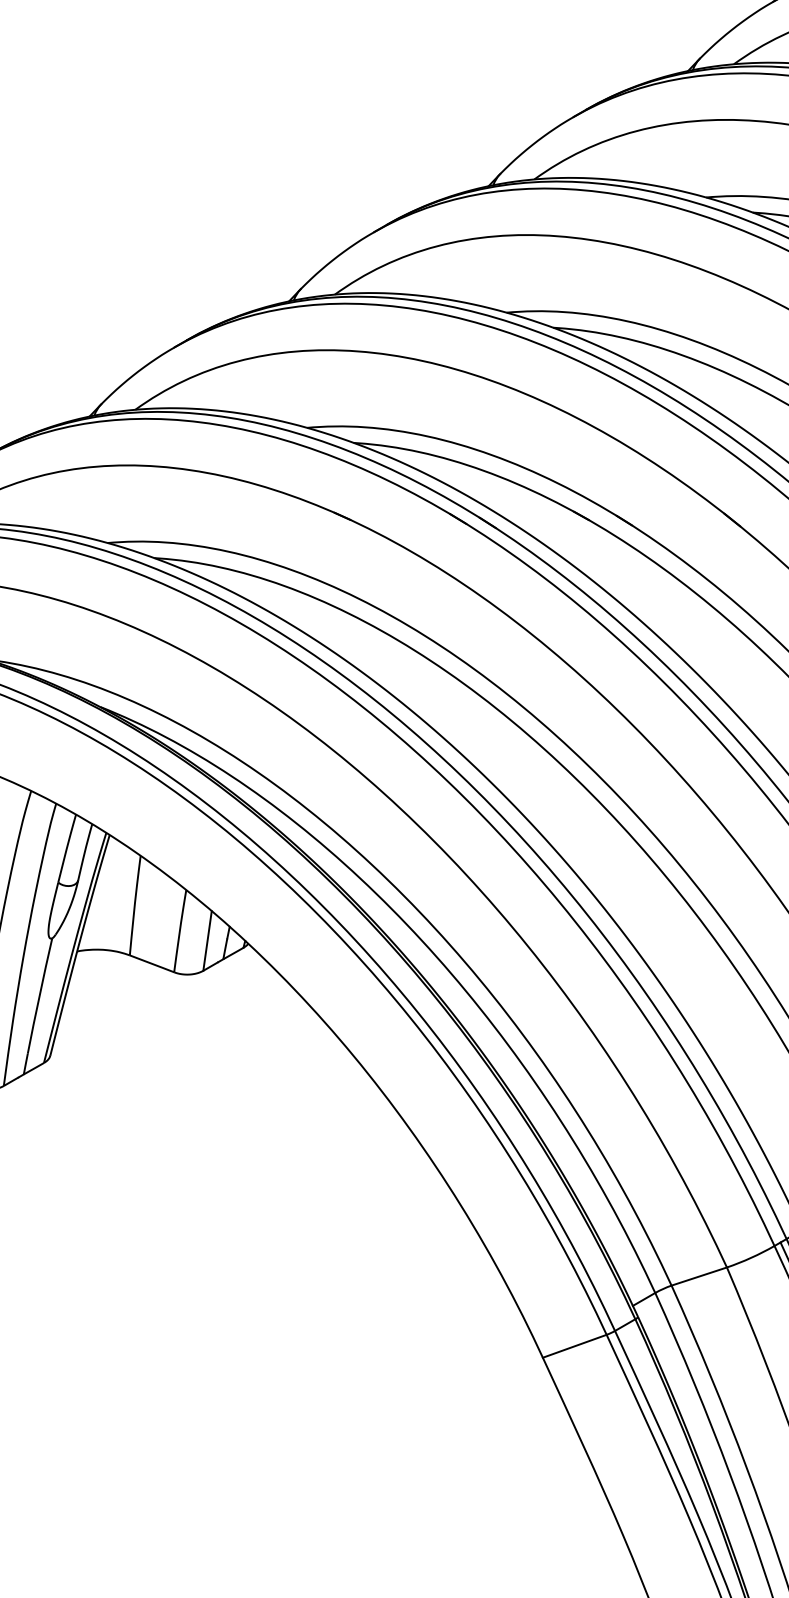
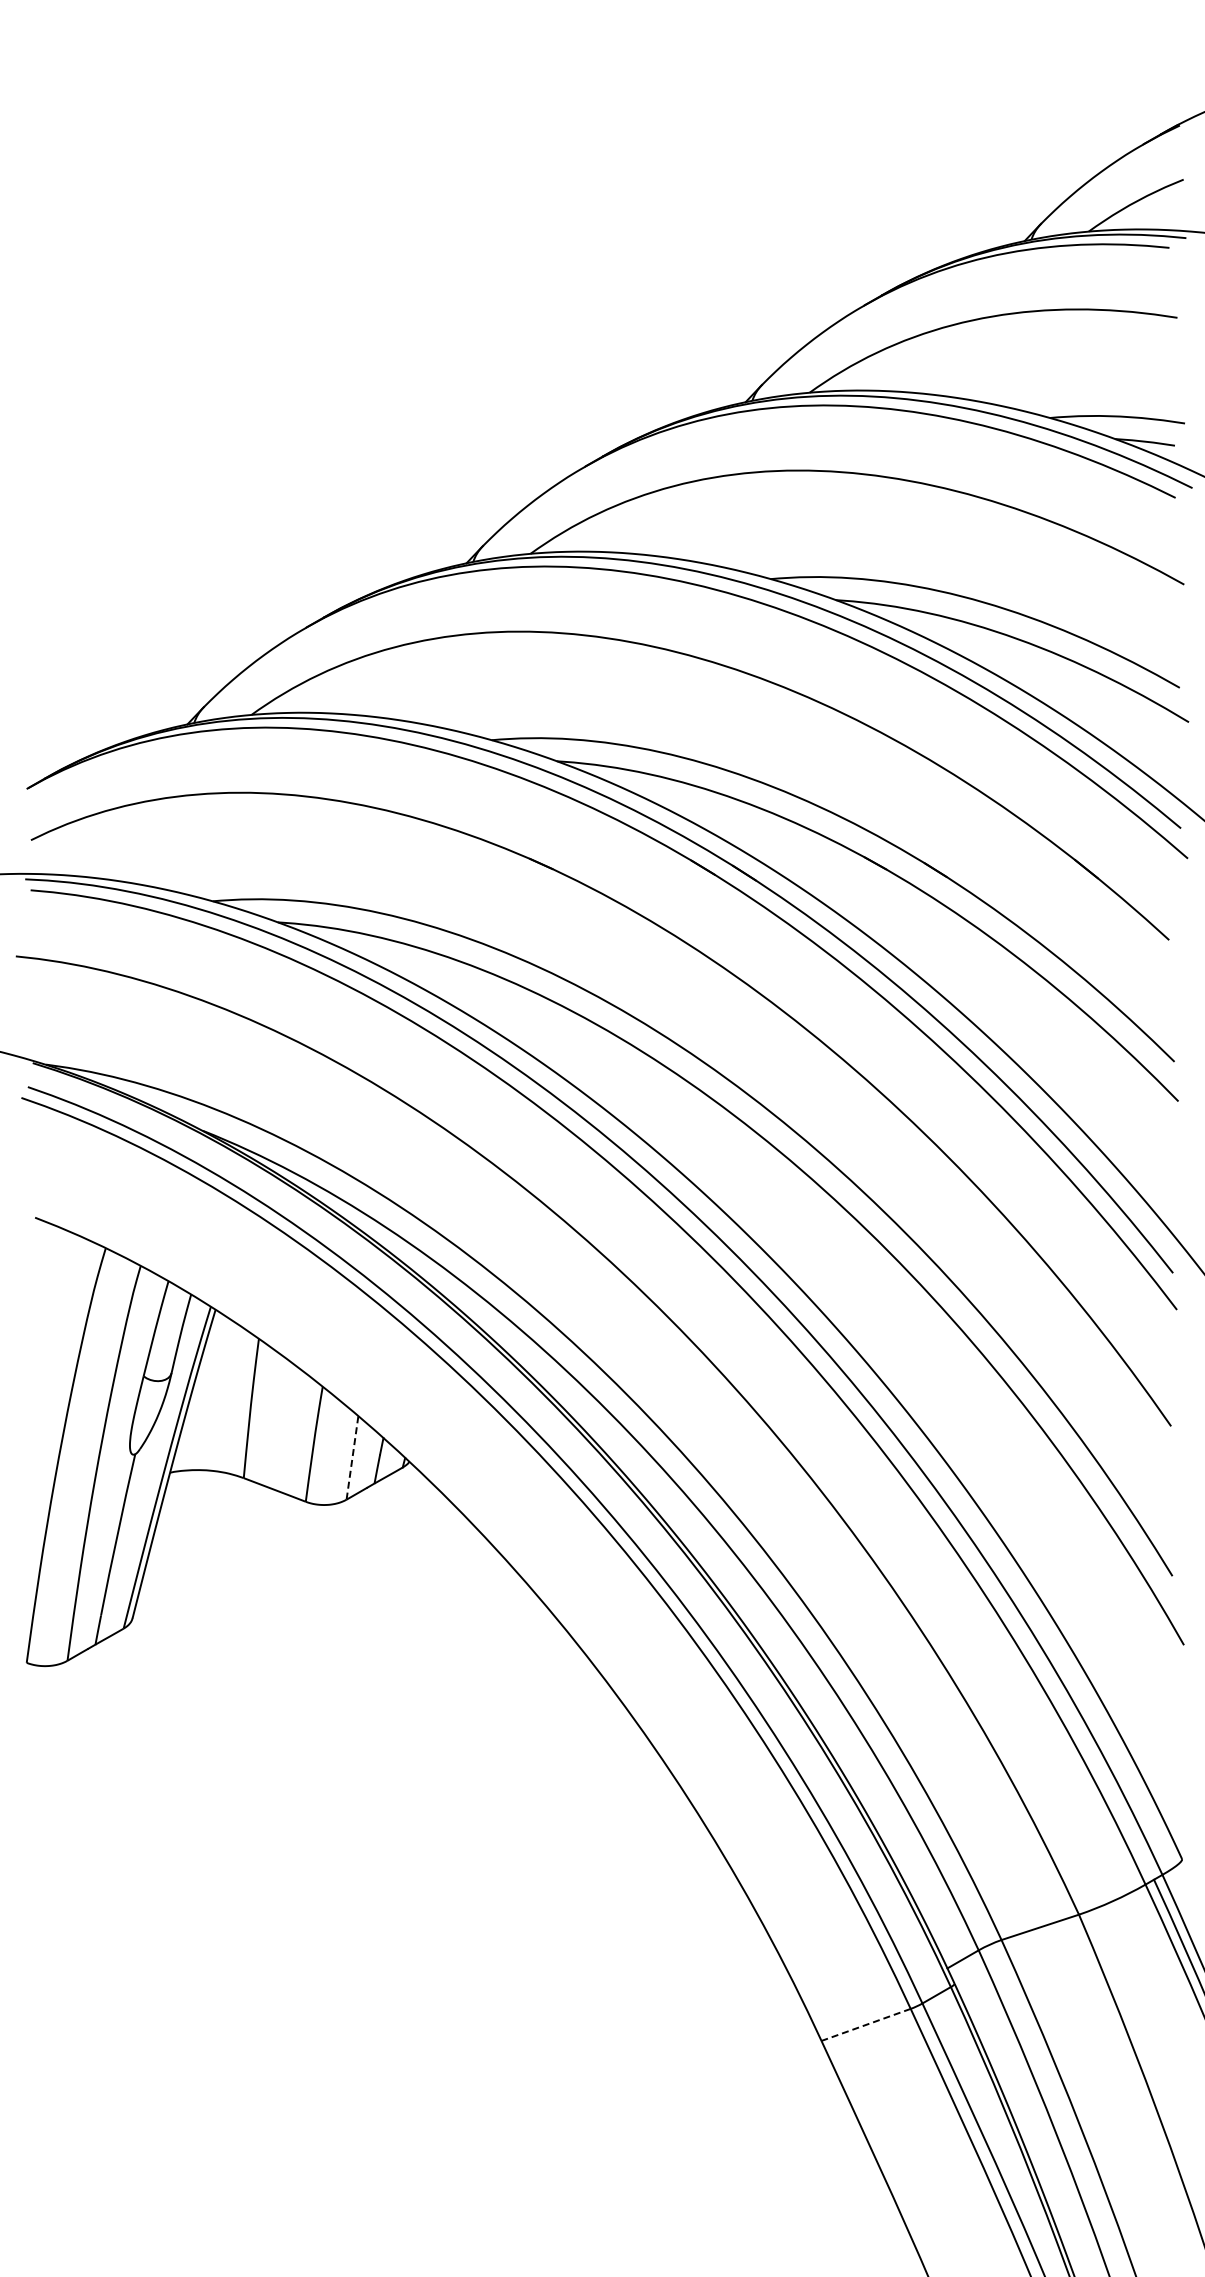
line: (207, 941) -> (352, 1458), solid -> dashed
line: (574, 1346) -> (865, 2025), solid -> dashed

